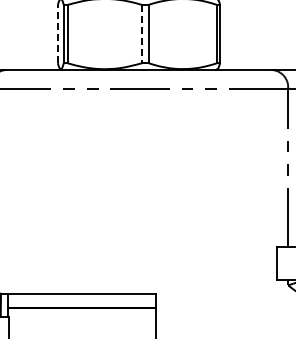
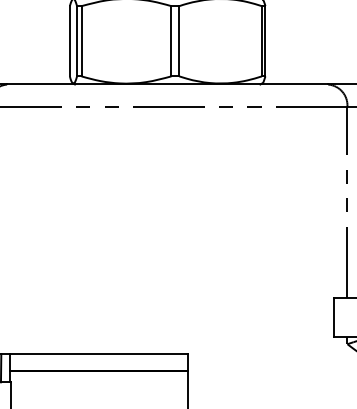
line: (57, 33) -> (69, 40), dashed -> solid
line: (142, 34) -> (171, 41), dashed -> solid

